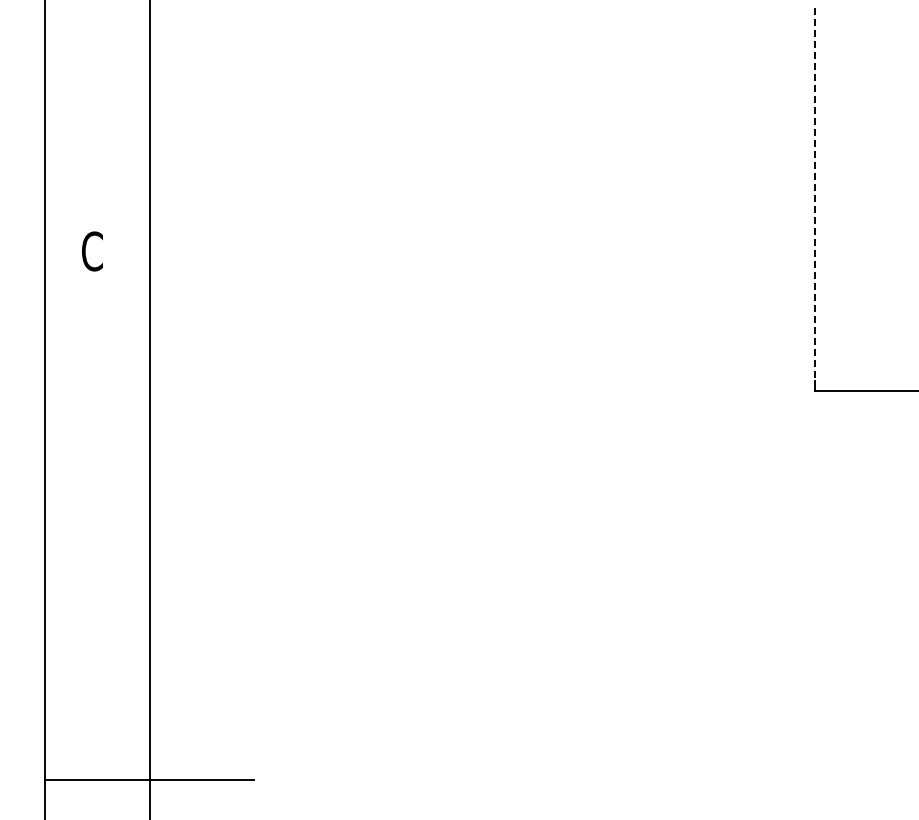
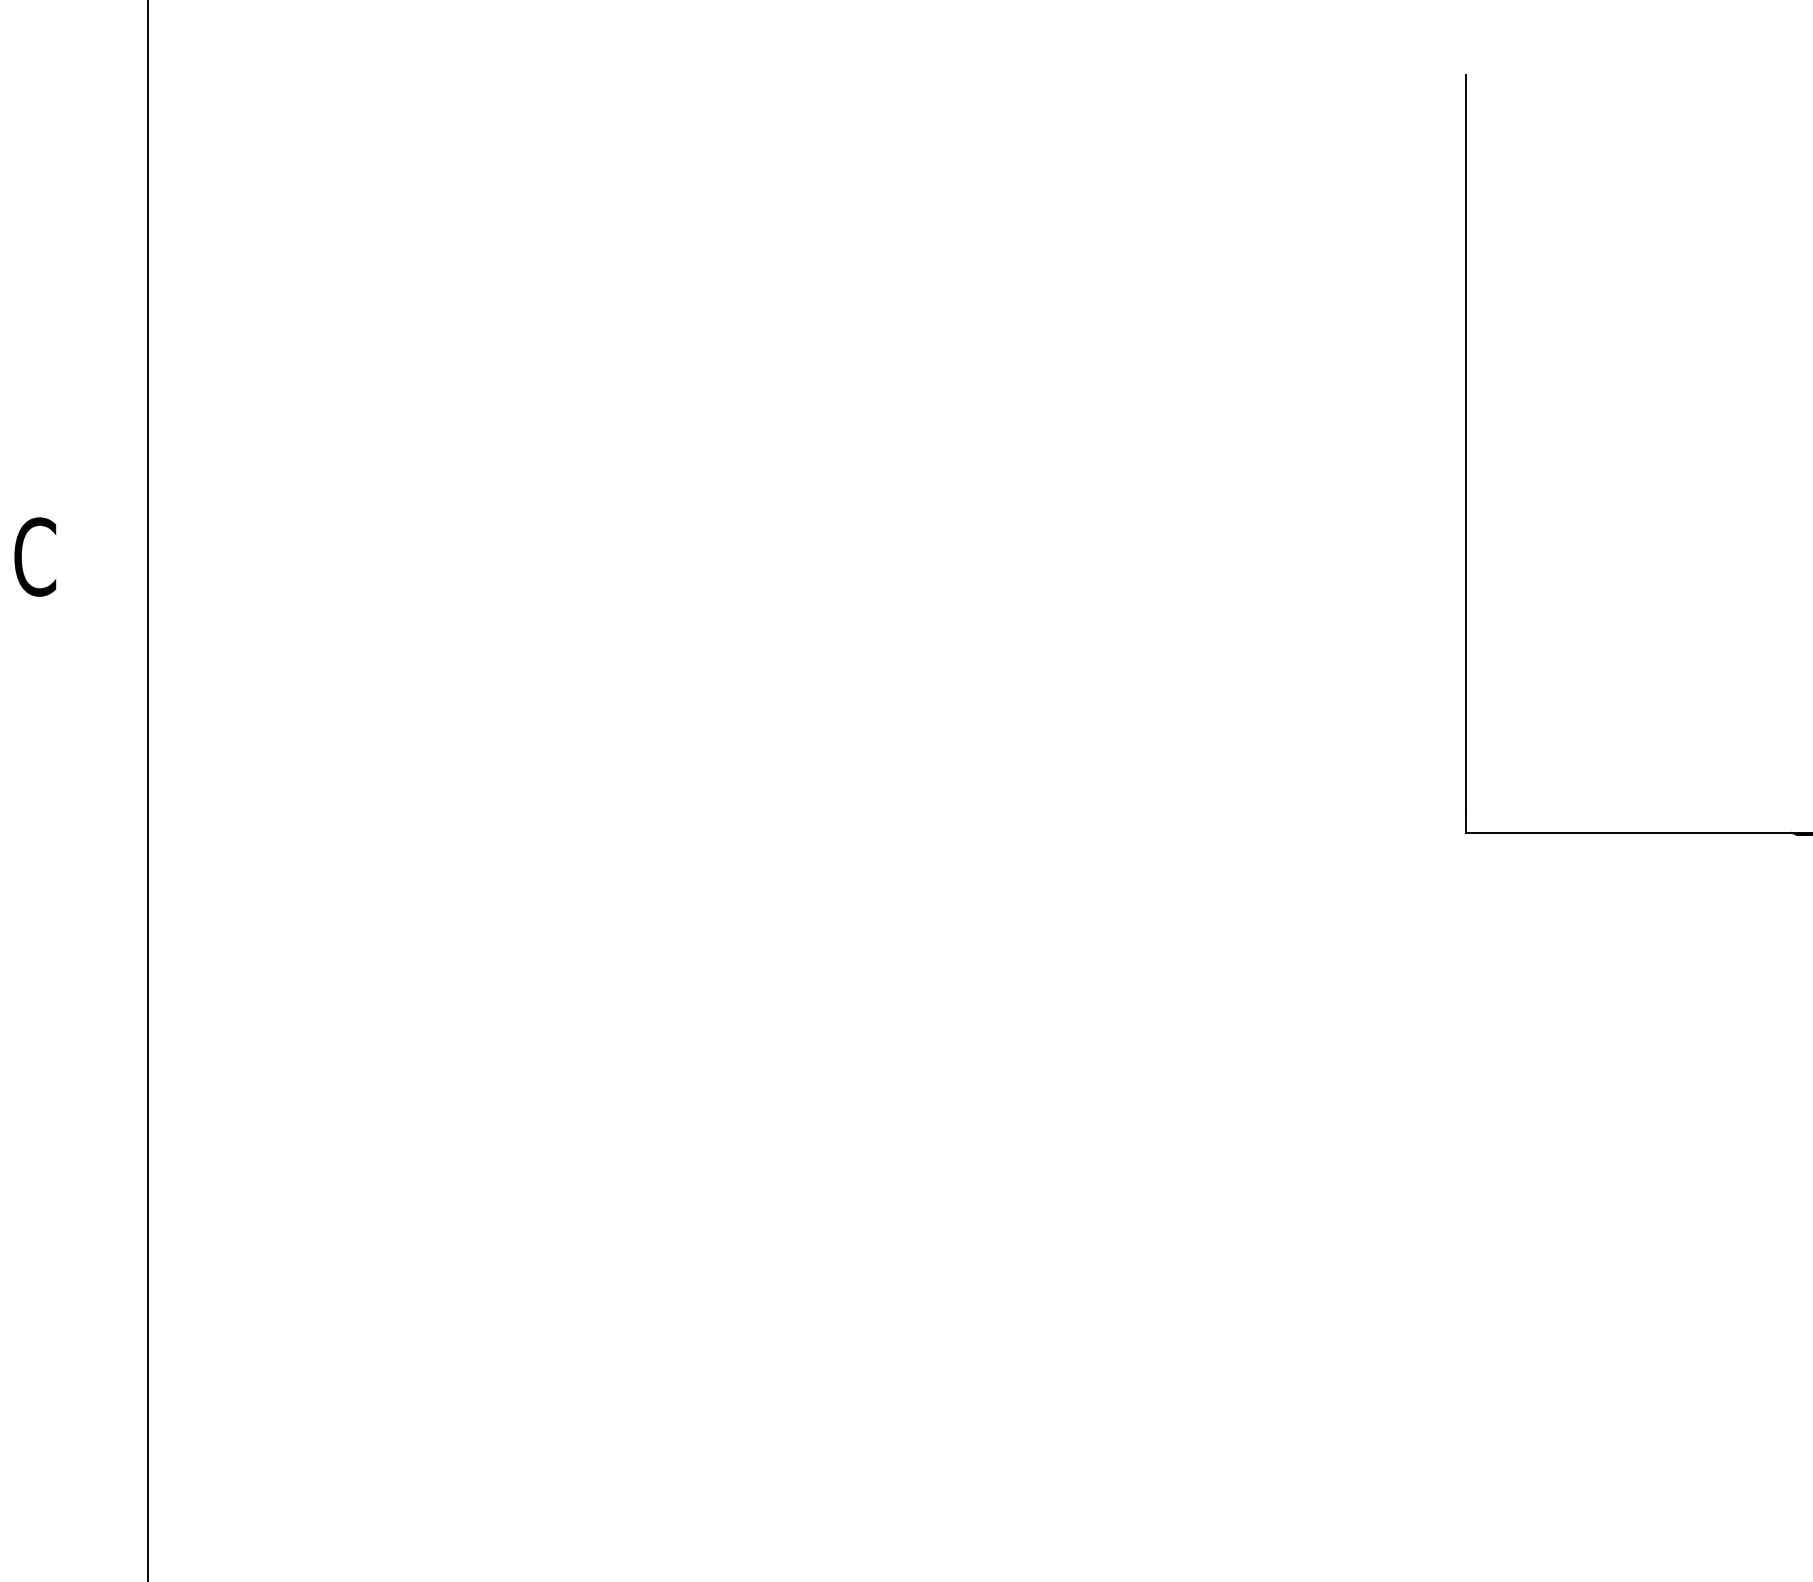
line: (815, 194) -> (1466, 444), dashed -> solid

